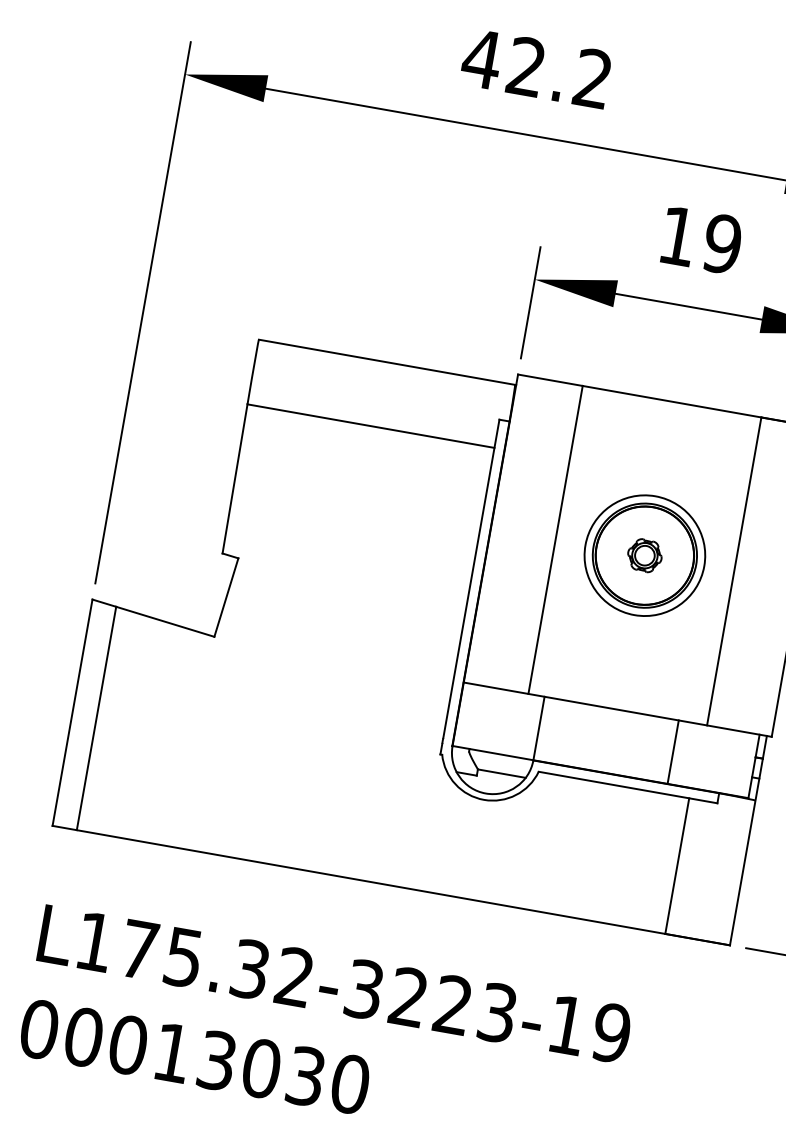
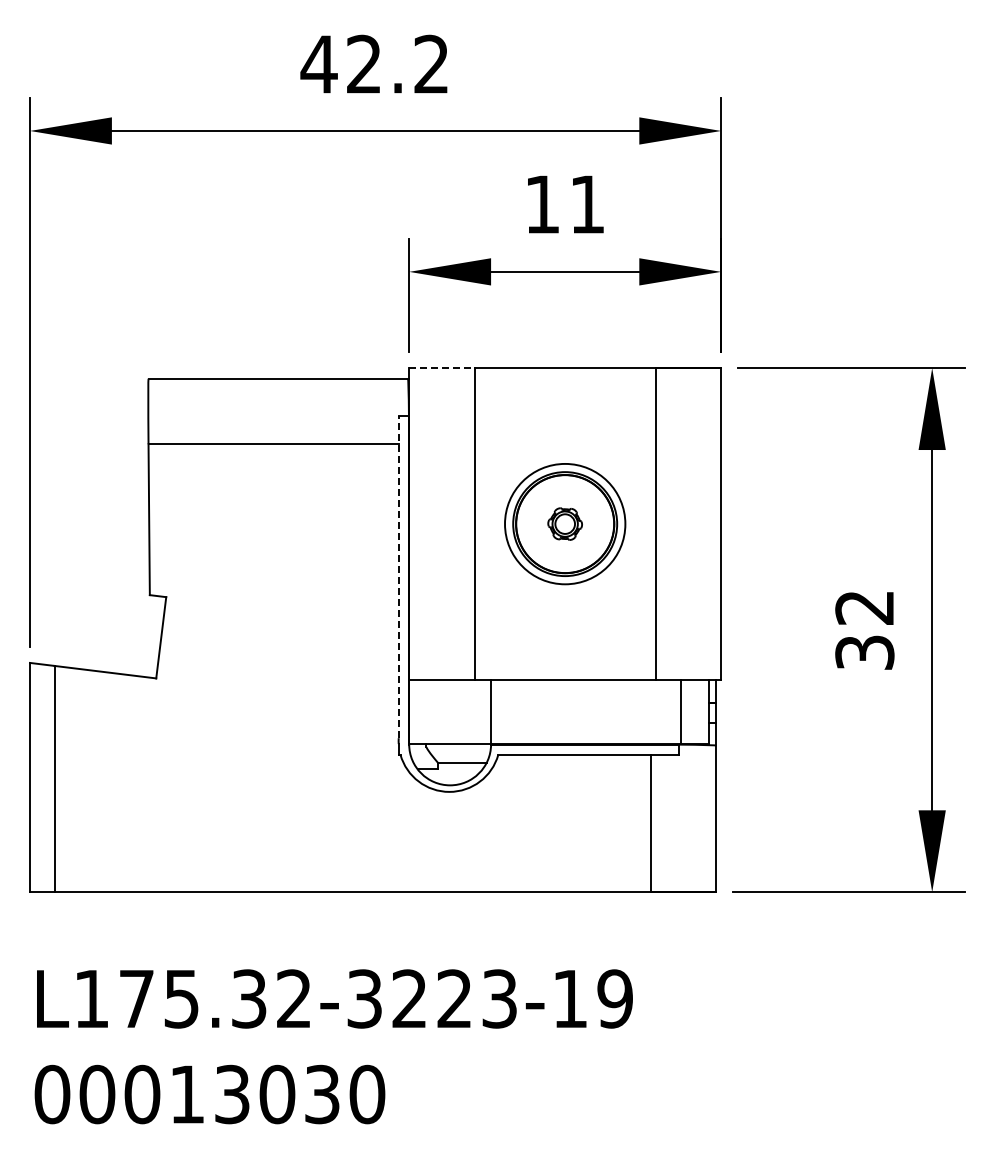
text: (722, 244) -> (587, 204), 19 -> 11
line: (549, 380) -> (441, 368), solid -> dashed
line: (471, 578) -> (398, 576), solid -> dashed
line: (673, 752) -> (681, 712), moved

